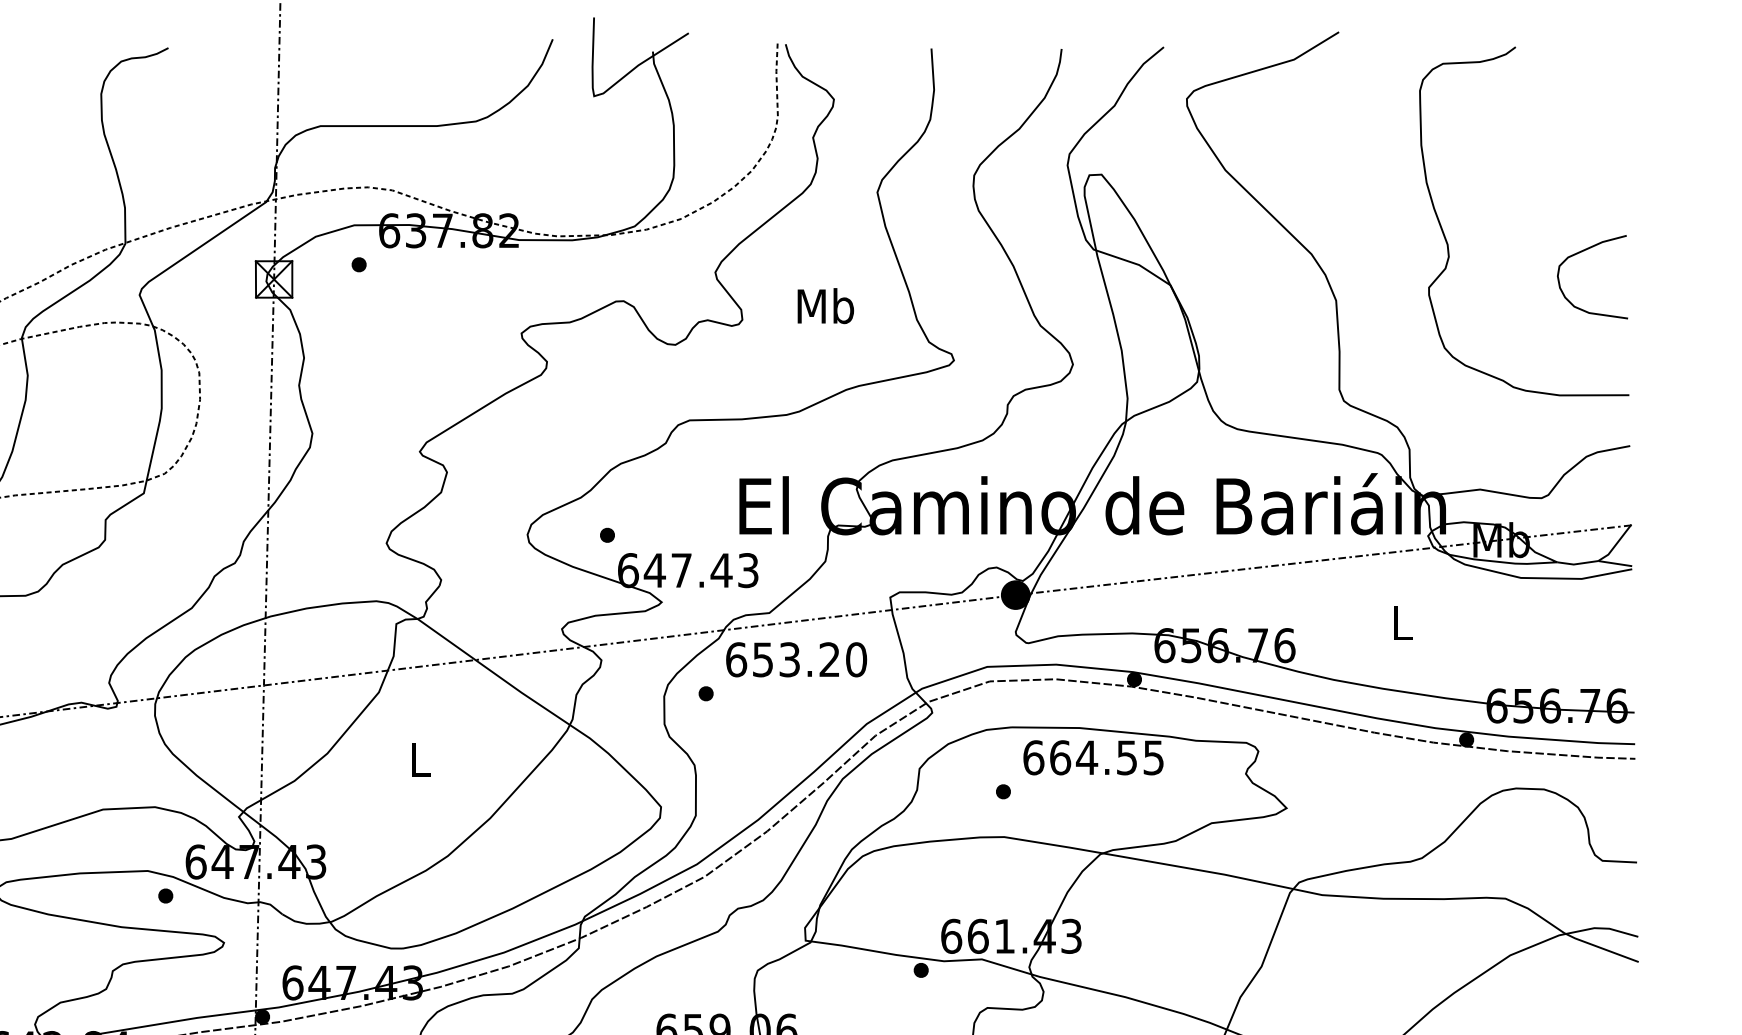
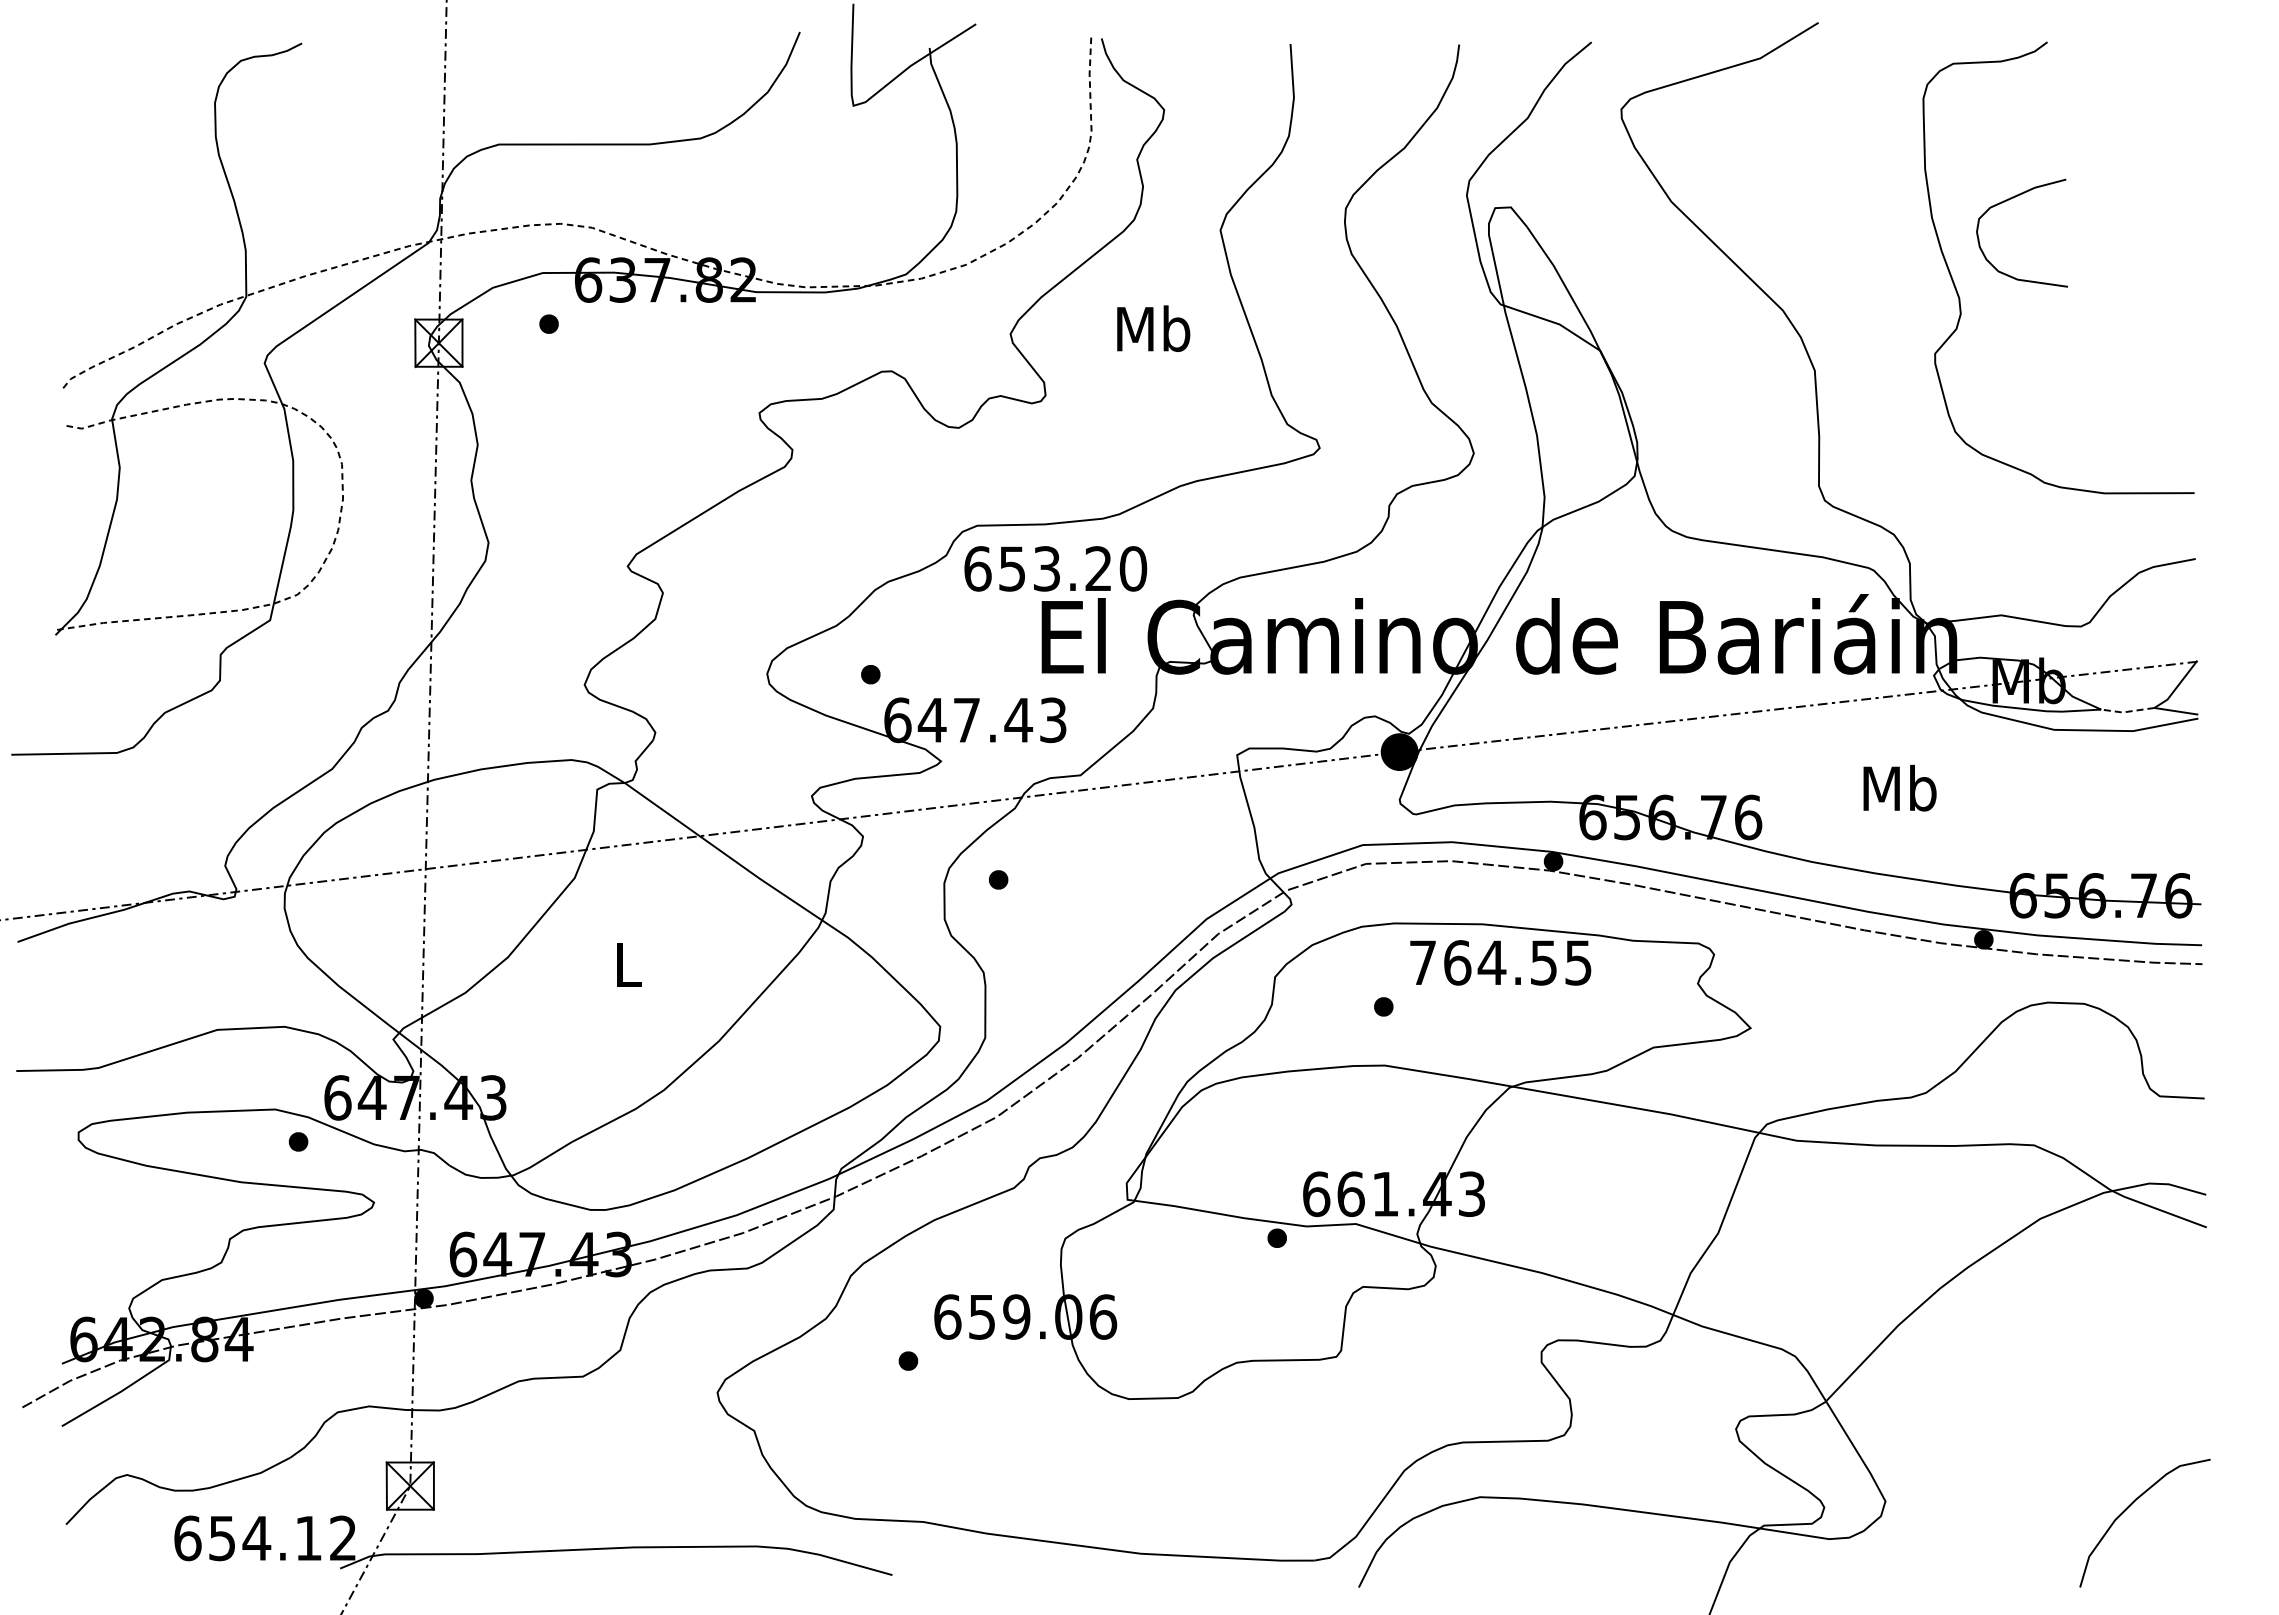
curve: (1582, 251) -> (2009, 200), moved
text: (825, 305) -> (1153, 328), moved
line: (1577, 563) -> (2127, 711), solid -> dashed
text: (1401, 622) -> (1899, 787), L -> Mb
text: (796, 659) -> (1055, 568), moved
text: (1033, 757) -> (1422, 962), 664.55 -> 764.55

